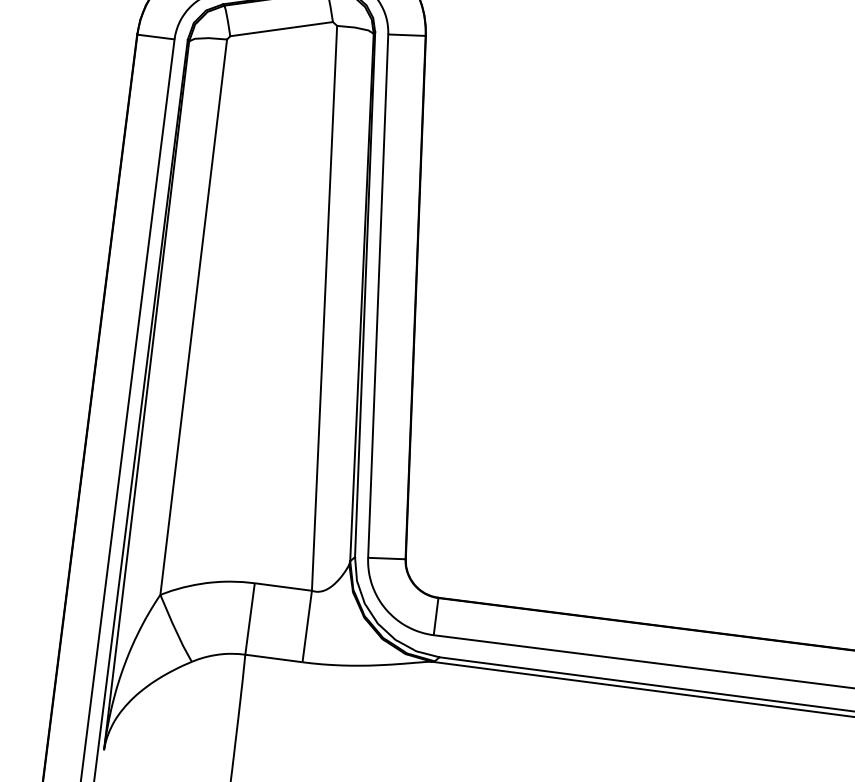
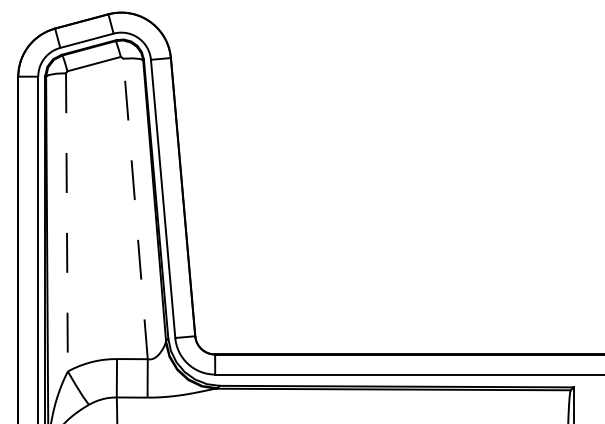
line: (324, 307) -> (135, 208), solid -> dashed
line: (192, 317) -> (66, 222), solid -> dashed

